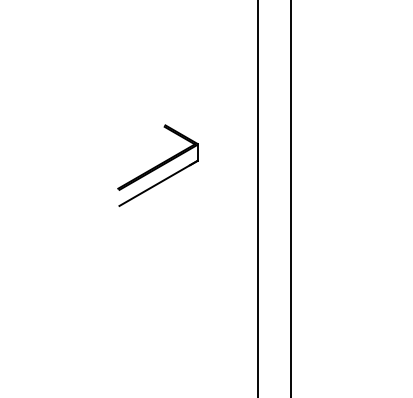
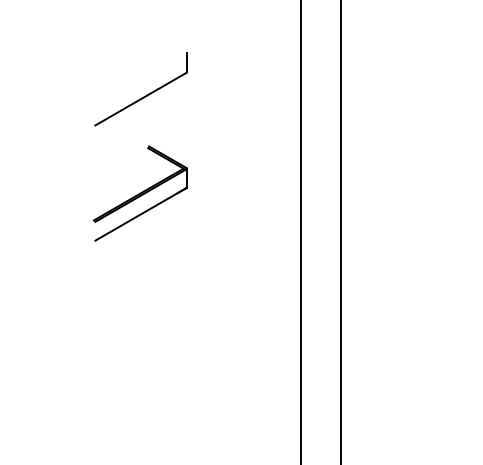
part: (122, 82) -> (143, 96), added
part: (157, 165) -> (139, 193), moved

